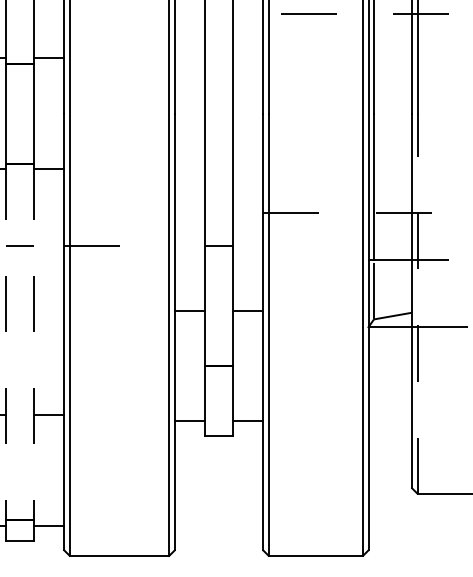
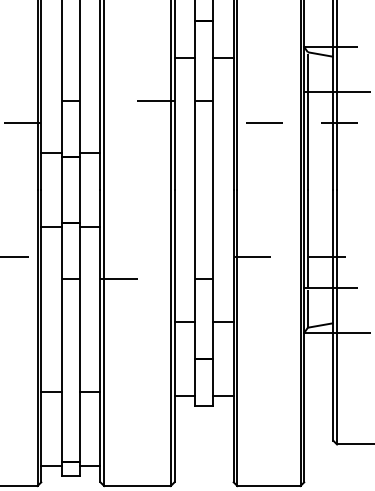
line: (418, 302) -> (337, 316), dashed -> solid
line: (6, 342) -> (61, 343), dashed -> solid
line: (34, 342) -> (80, 343), dashed -> solid

